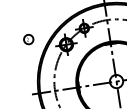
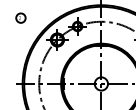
part: (28, 38) -> (20, 17), moved

